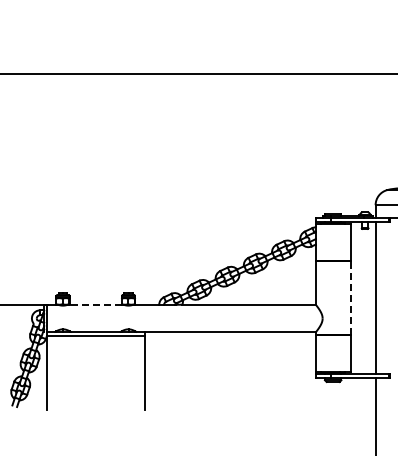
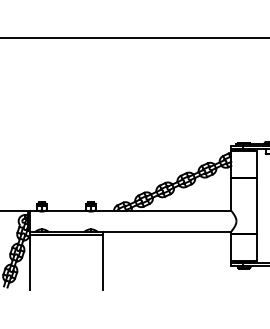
line: (350, 298) -> (257, 206), dashed -> solid
line: (95, 304) -> (66, 210), dashed -> solid

